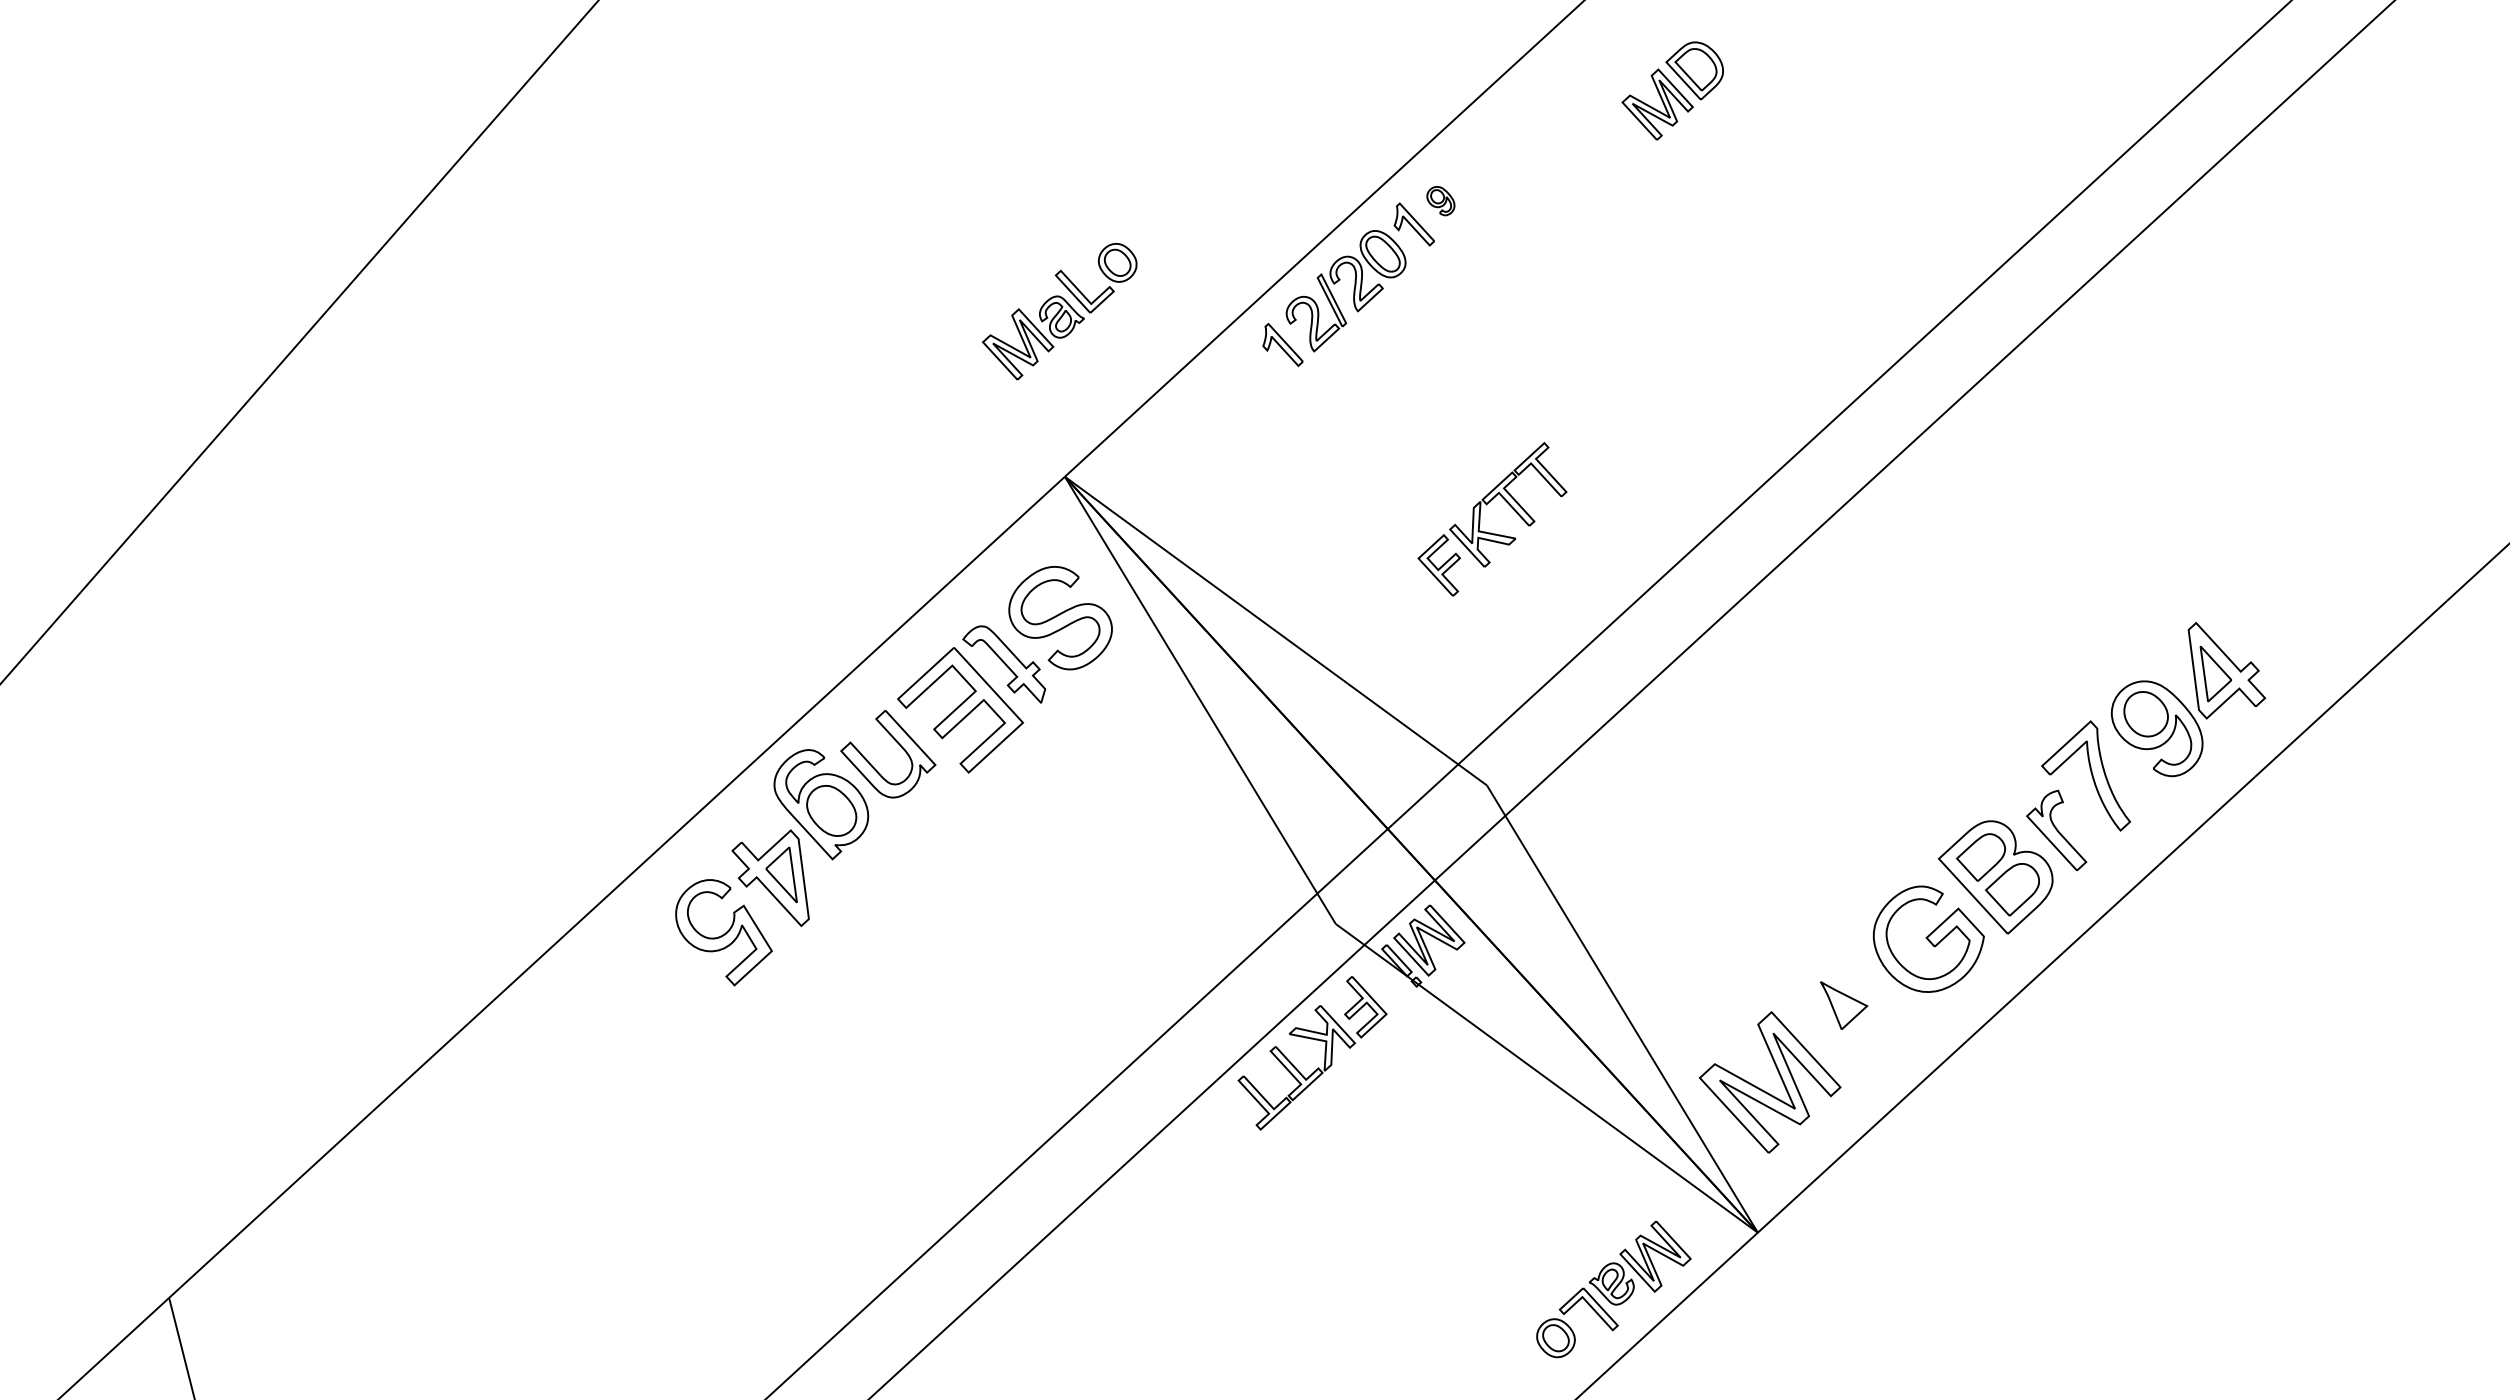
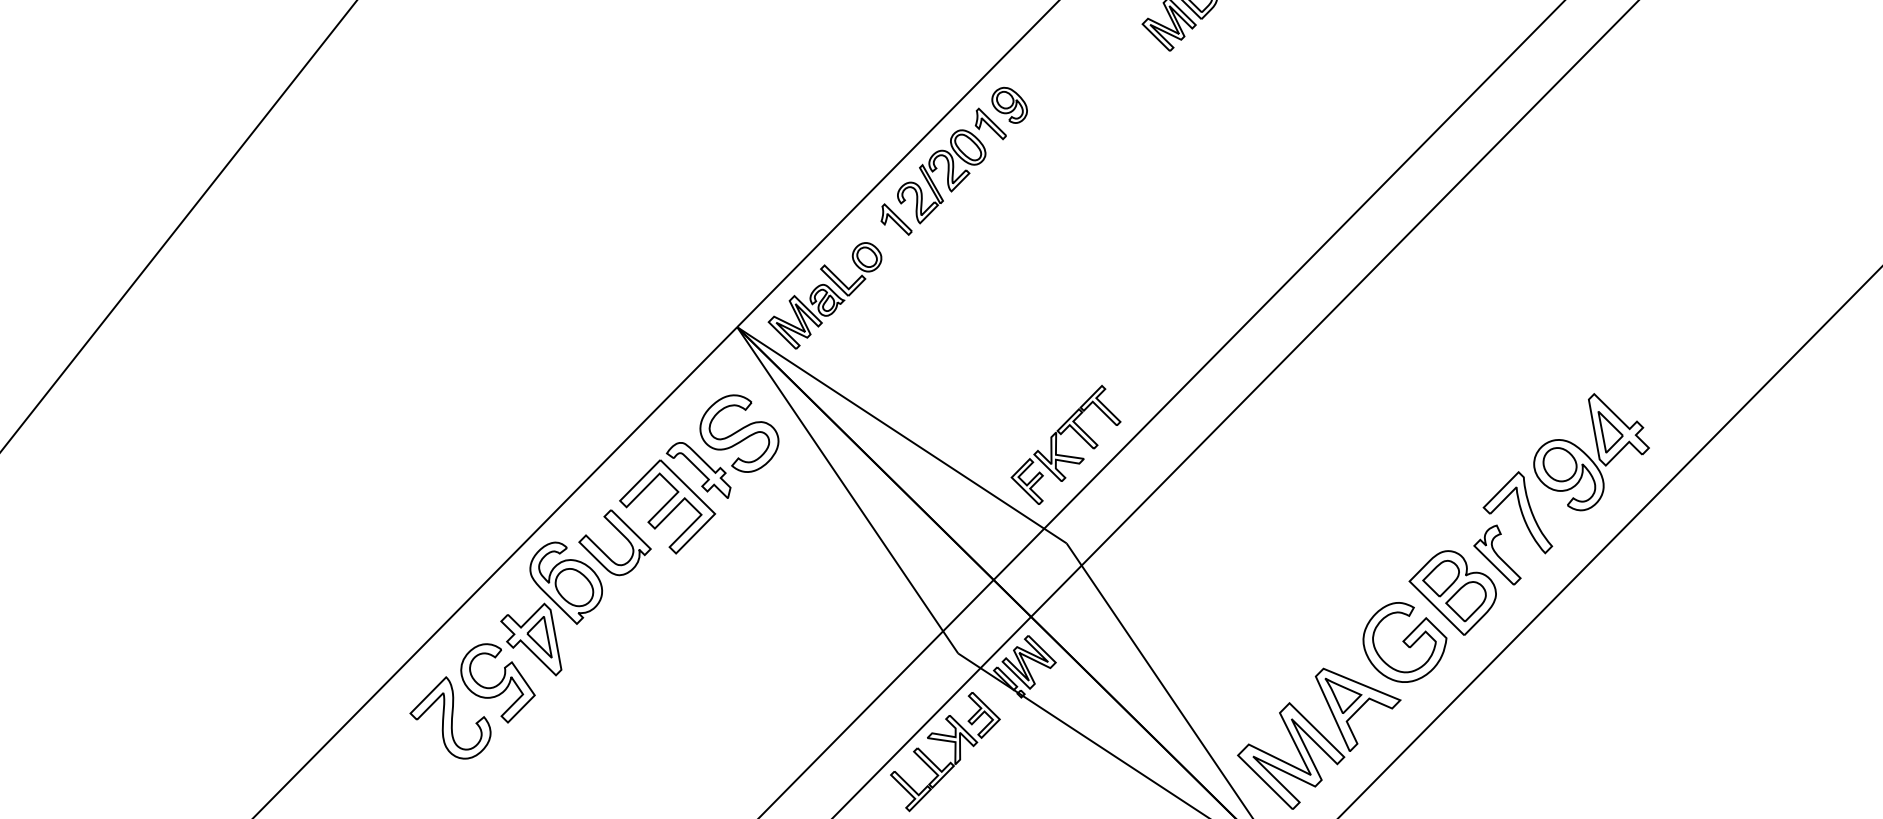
part: (1440, 200) -> (1009, 104), size x1.67
part: (1059, 311) -> (825, 296), moved
part: (1480, 519) -> (1056, 445), moved
part: (658, 975) -> (450, 718), added
part: (1863, 1024) -> (1359, 708), added

